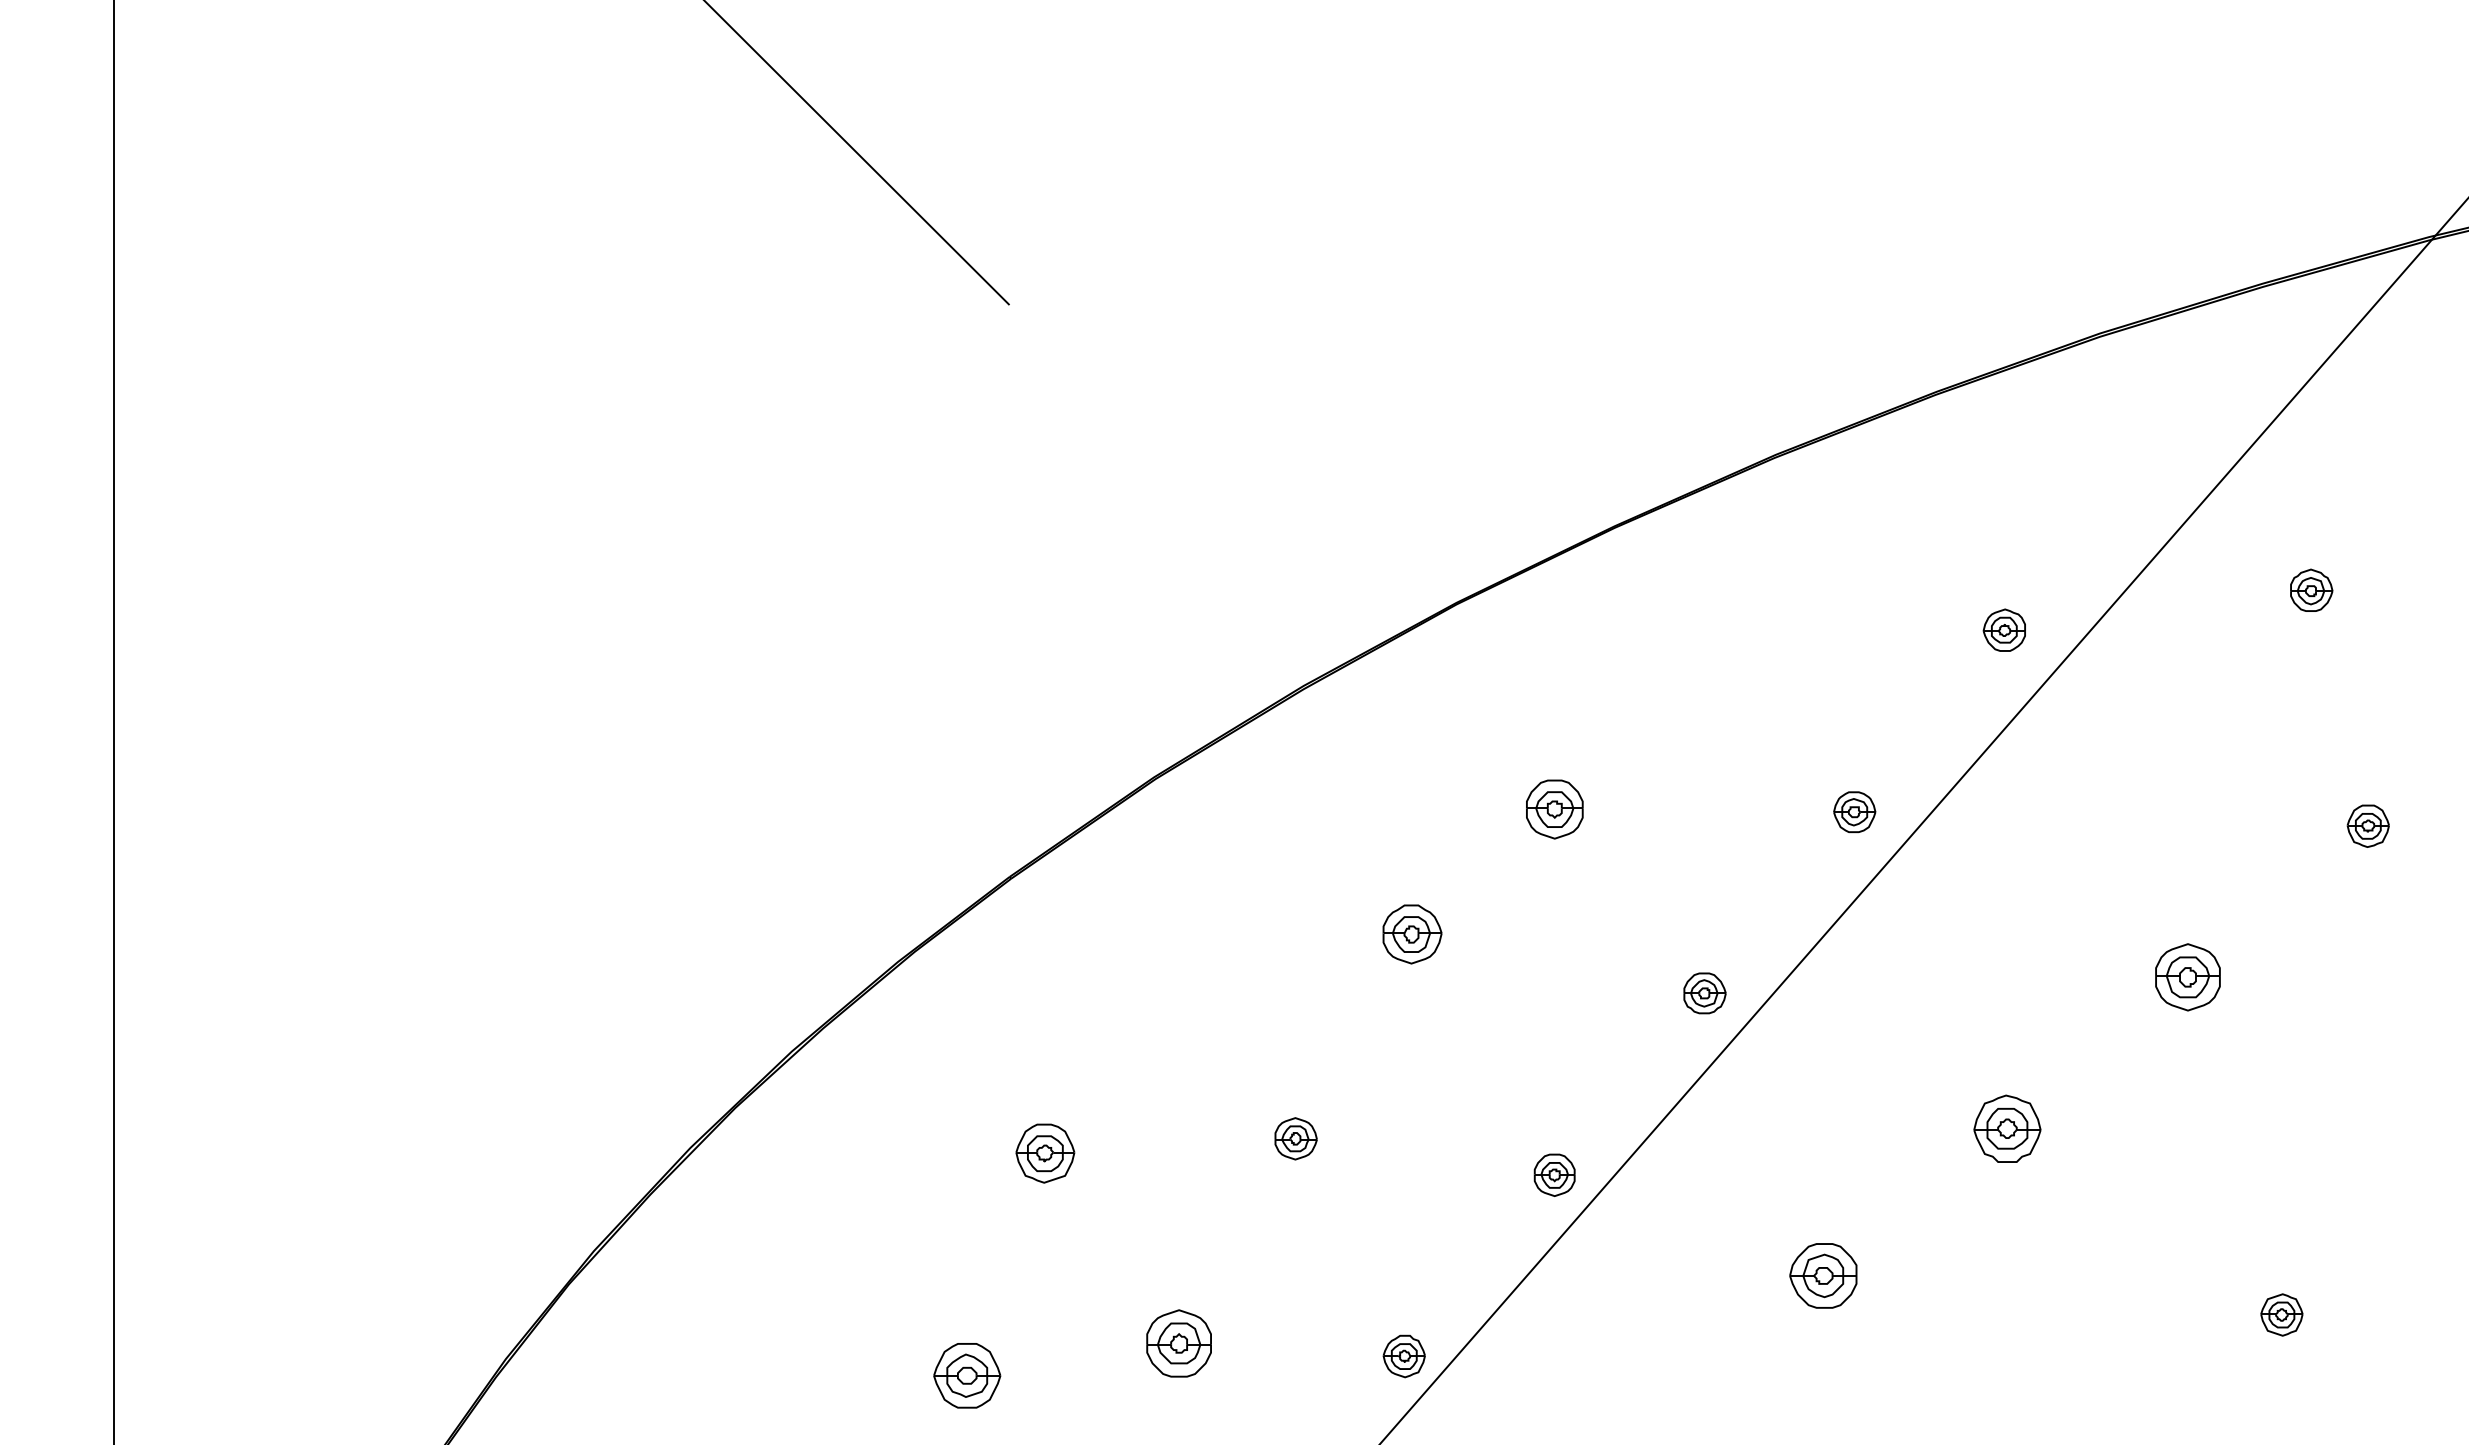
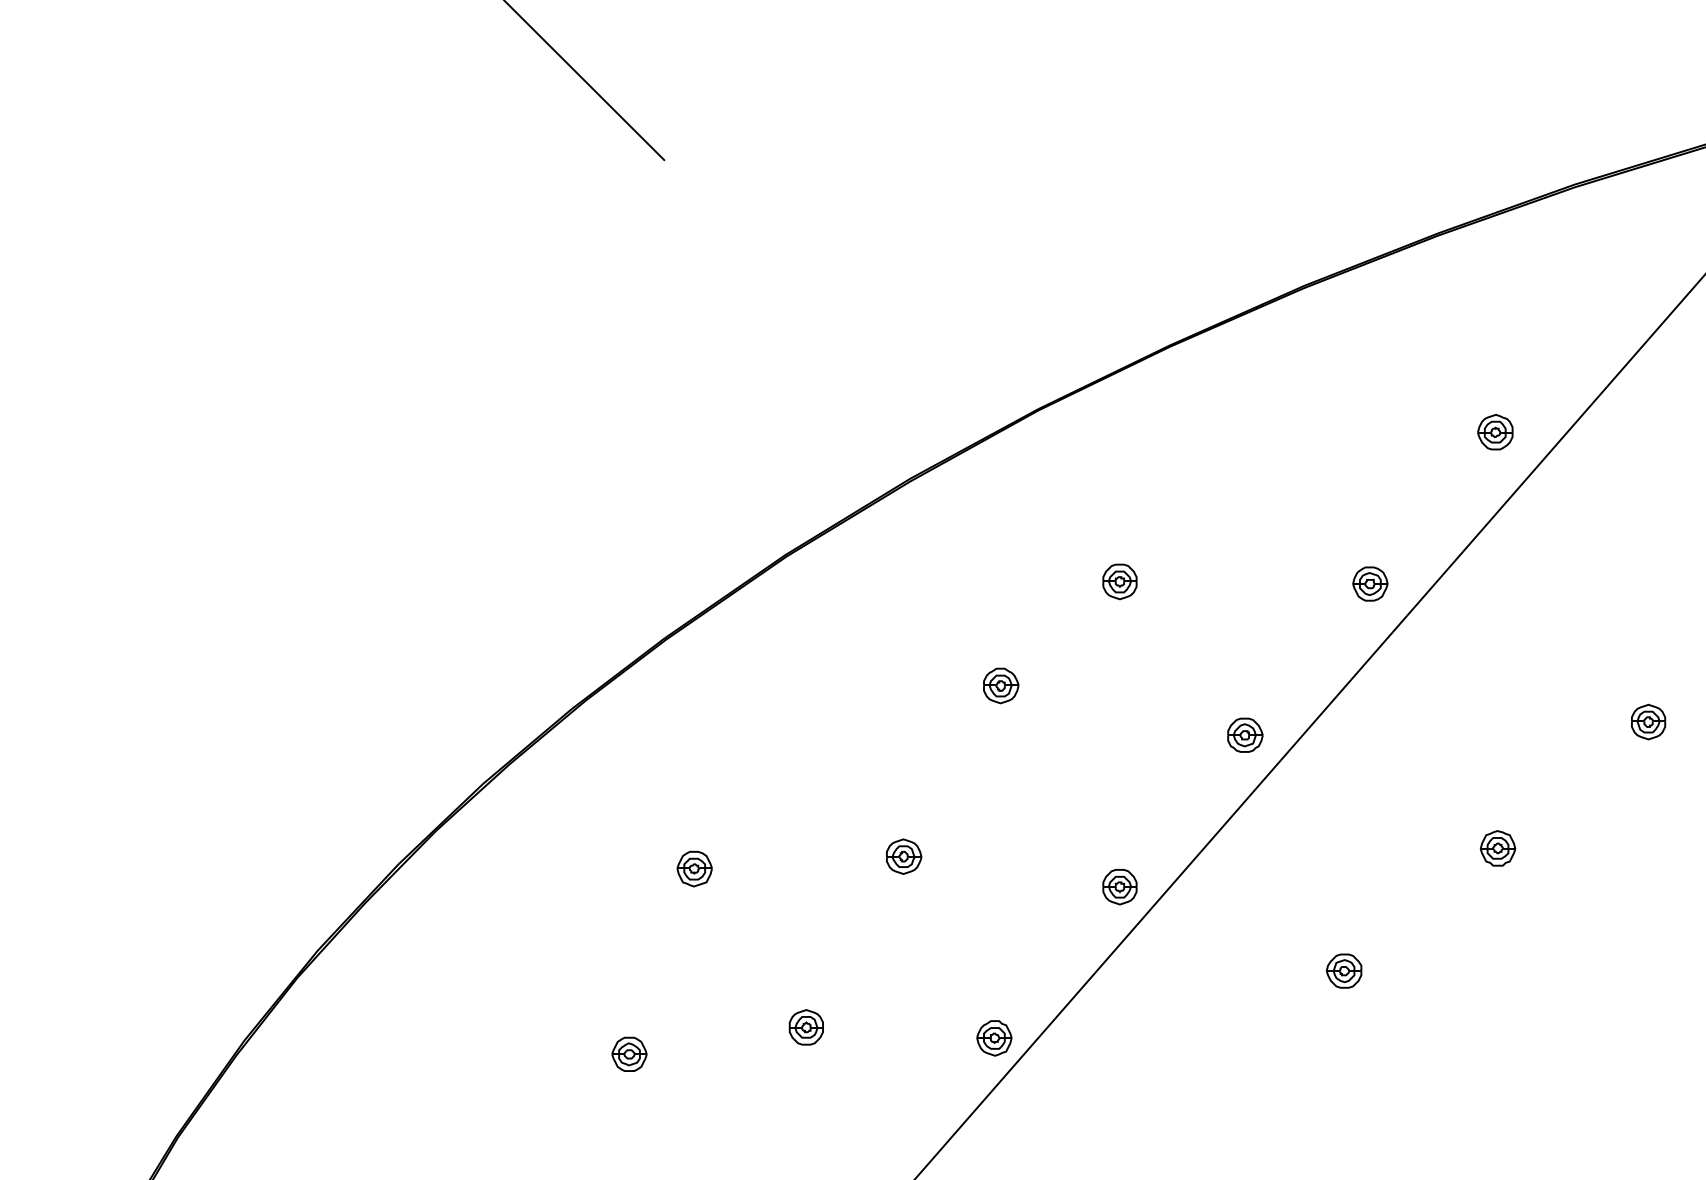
part: (1554, 809) -> (1119, 581), size x0.71
part: (1412, 933) -> (1001, 685), size x0.71
part: (2187, 977) -> (1648, 722), size x0.62
part: (2007, 1128) -> (1497, 848), size x0.62
part: (1044, 1153) -> (694, 868), size x0.71
part: (1822, 1275) -> (1343, 970), size x0.62
part: (1178, 1342) -> (805, 1026), size x0.62
part: (966, 1375) -> (628, 1054), size x0.62

